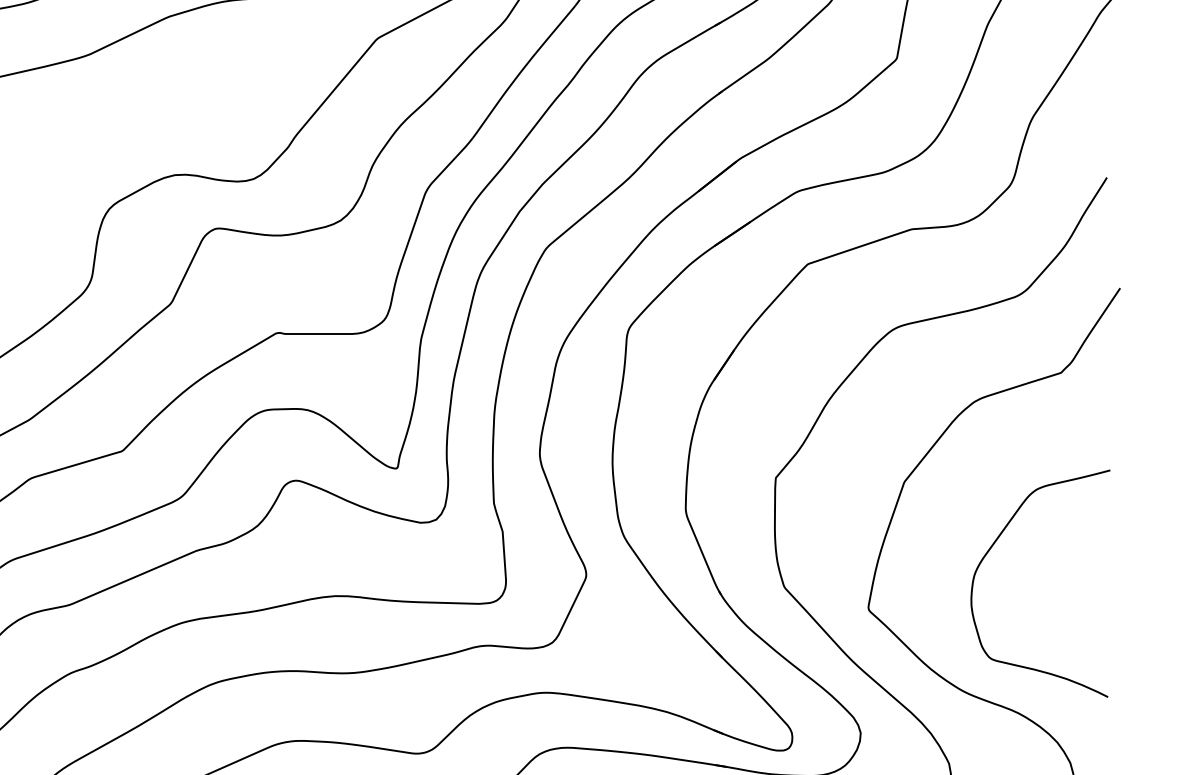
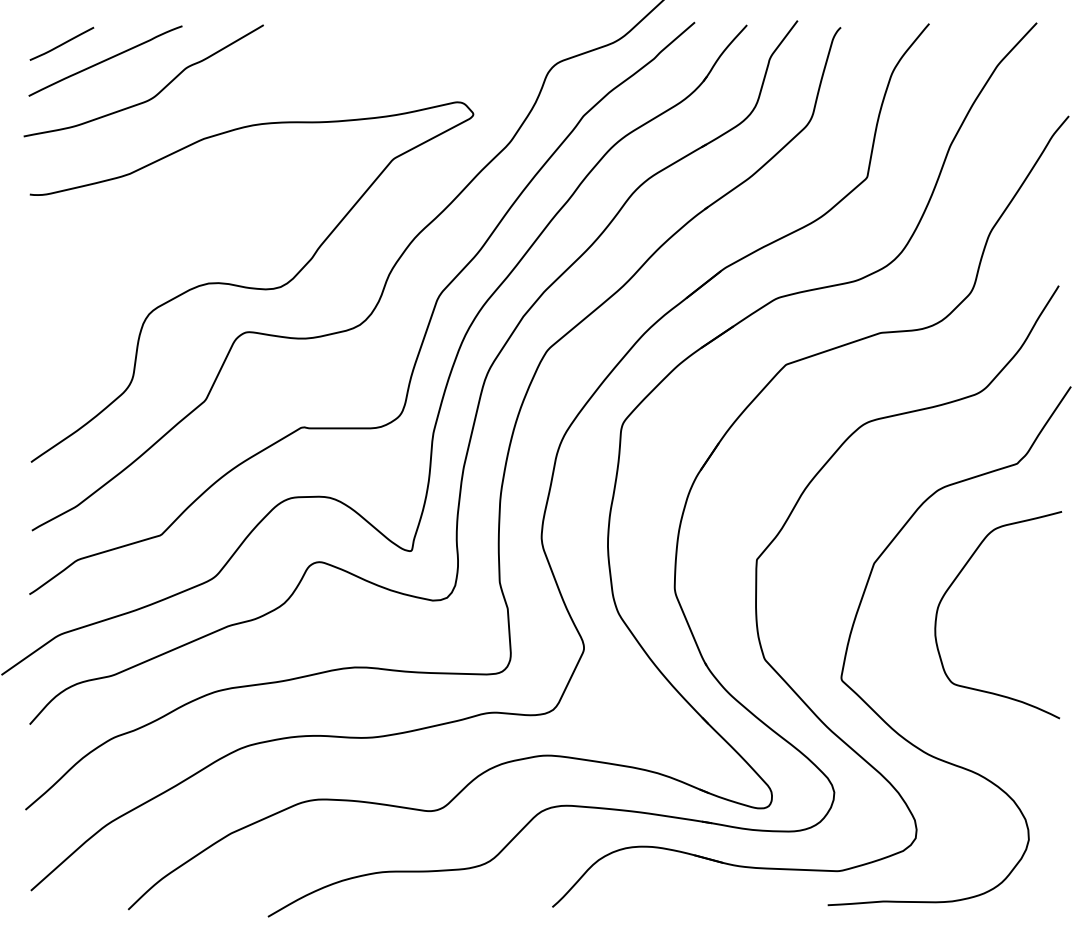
curve: (991, 549) -> (953, 583), moved

